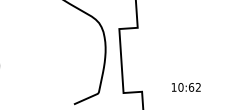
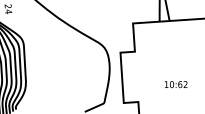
text: (186, 87) -> (176, 84), moved

